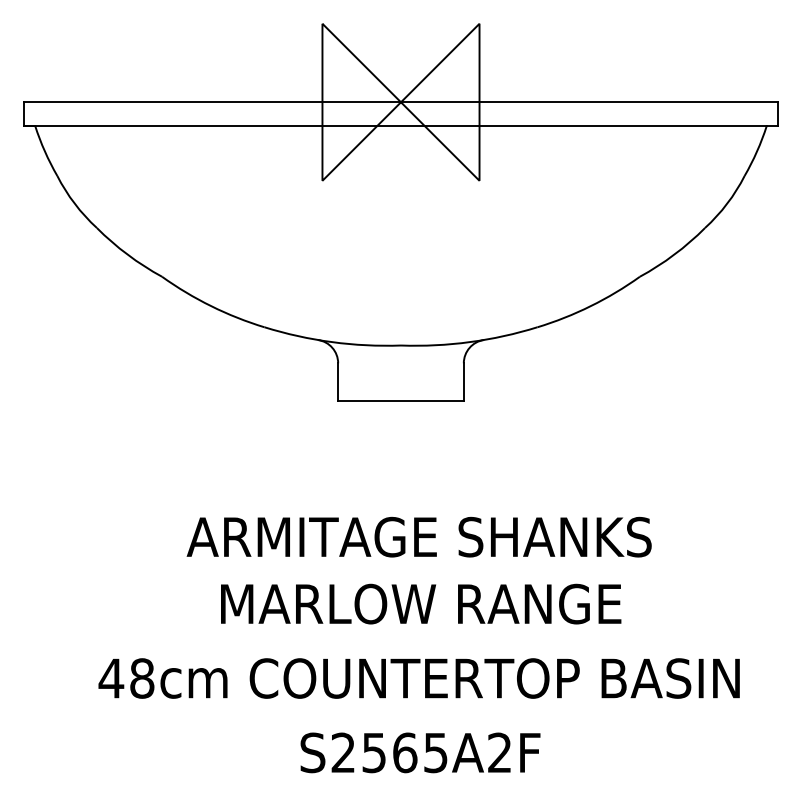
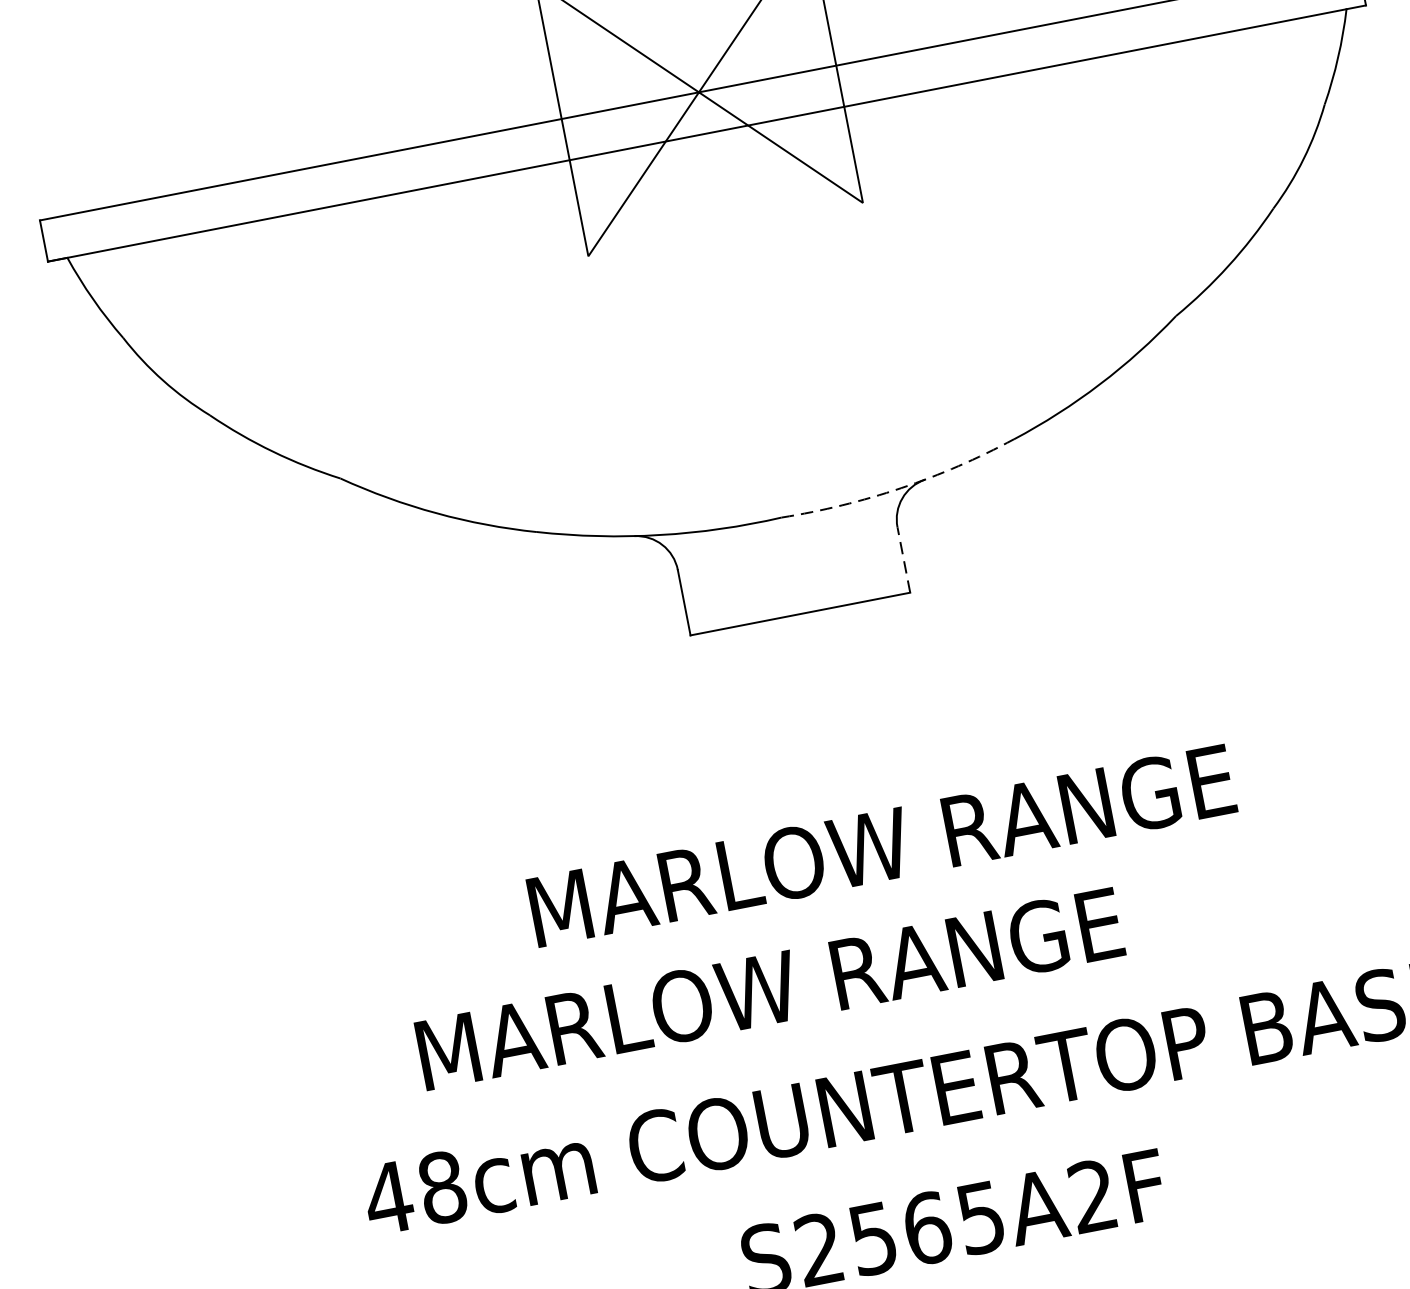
arc: (470, 342) -> (902, 488), solid -> dashed
line: (463, 382) -> (903, 560), solid -> dashed
text: (418, 536) -> (877, 845), ARMITAGE SHANKS -> MARLOW RANGE
text: (421, 603) -> (770, 987), moved

